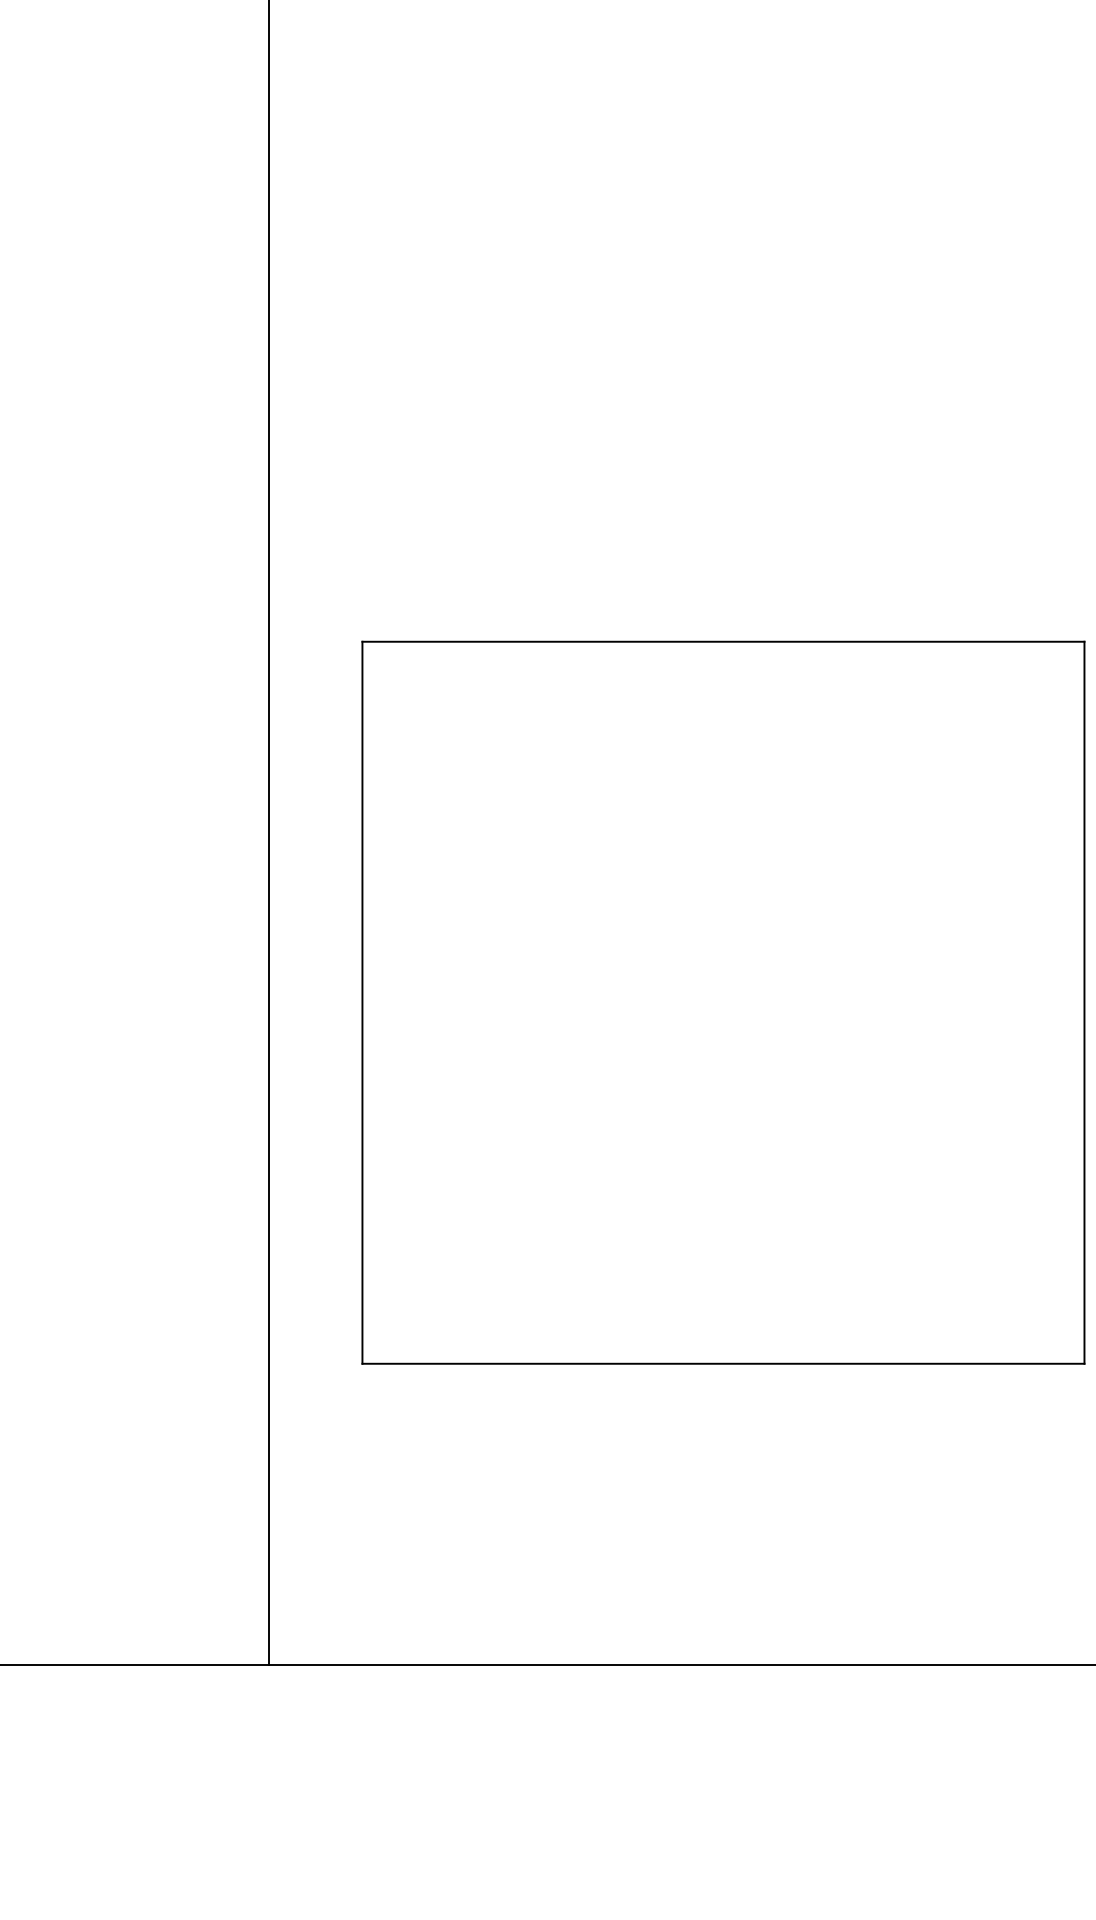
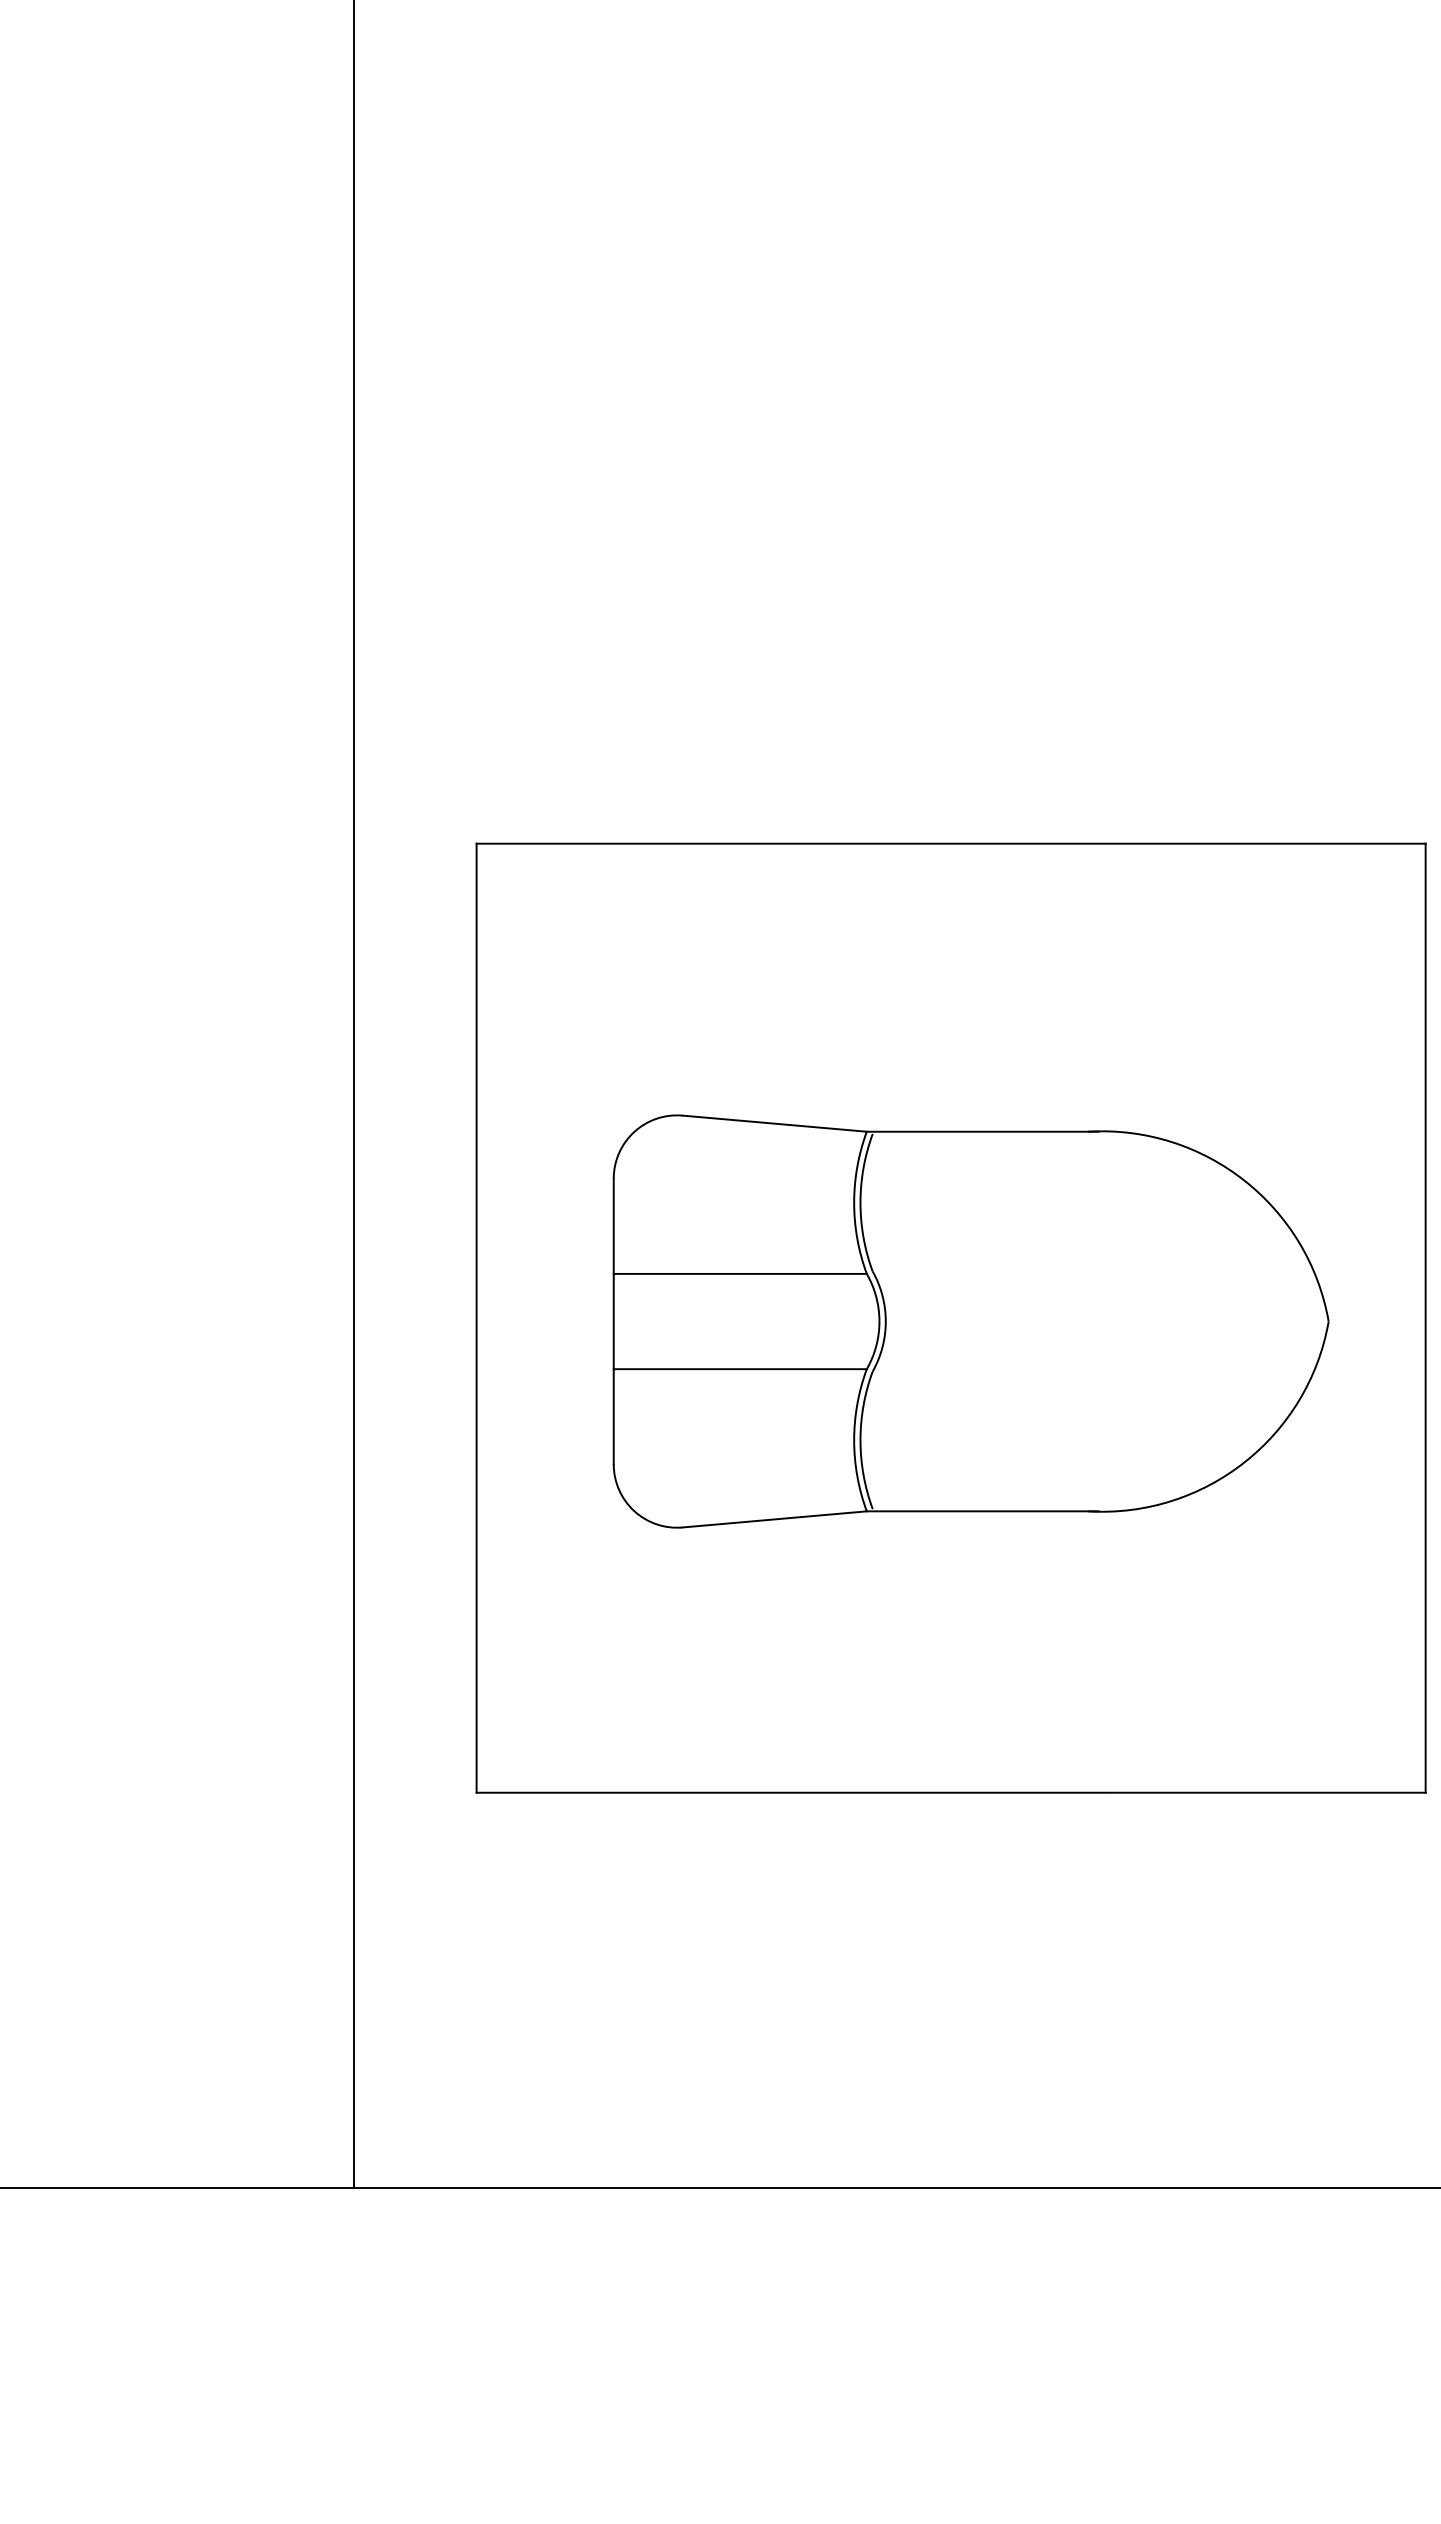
part: (738, 1005) -> (970, 1321), added

